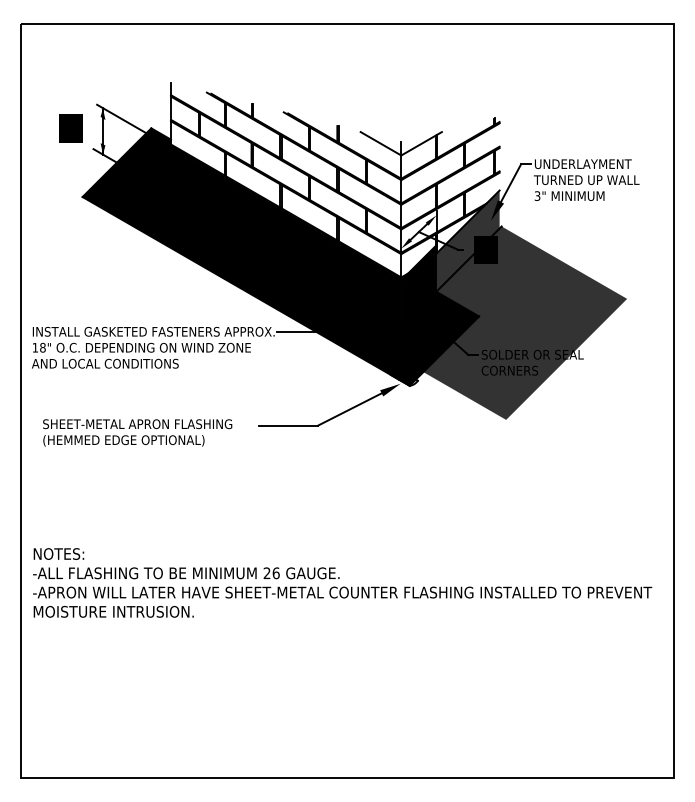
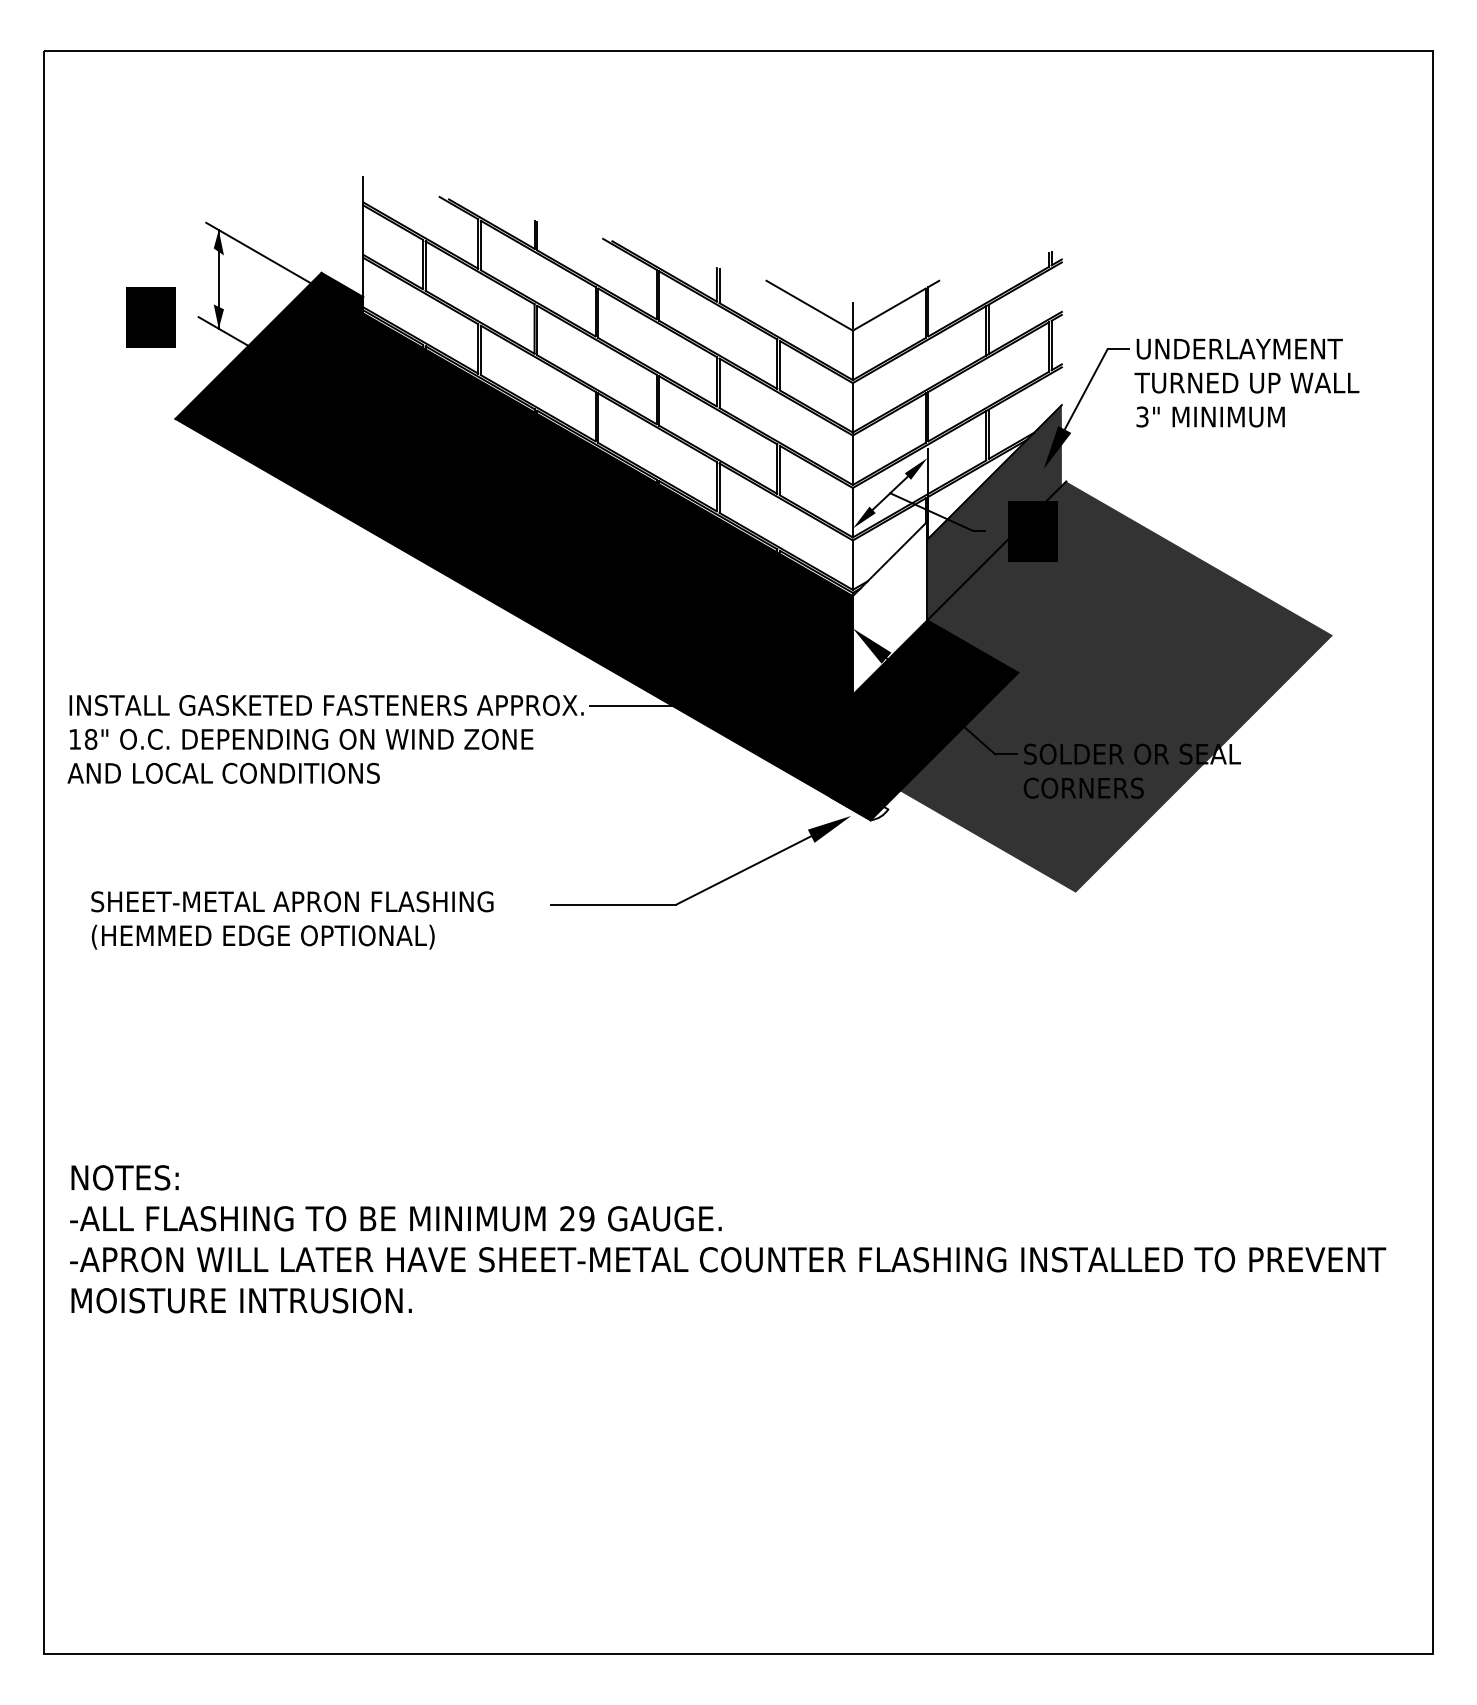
text: (70, 128) -> (149, 317), moved
fill: (418, 285) -> (889, 606), removed
text: (275, 573) -> (585, 1219), 26 -> 29

